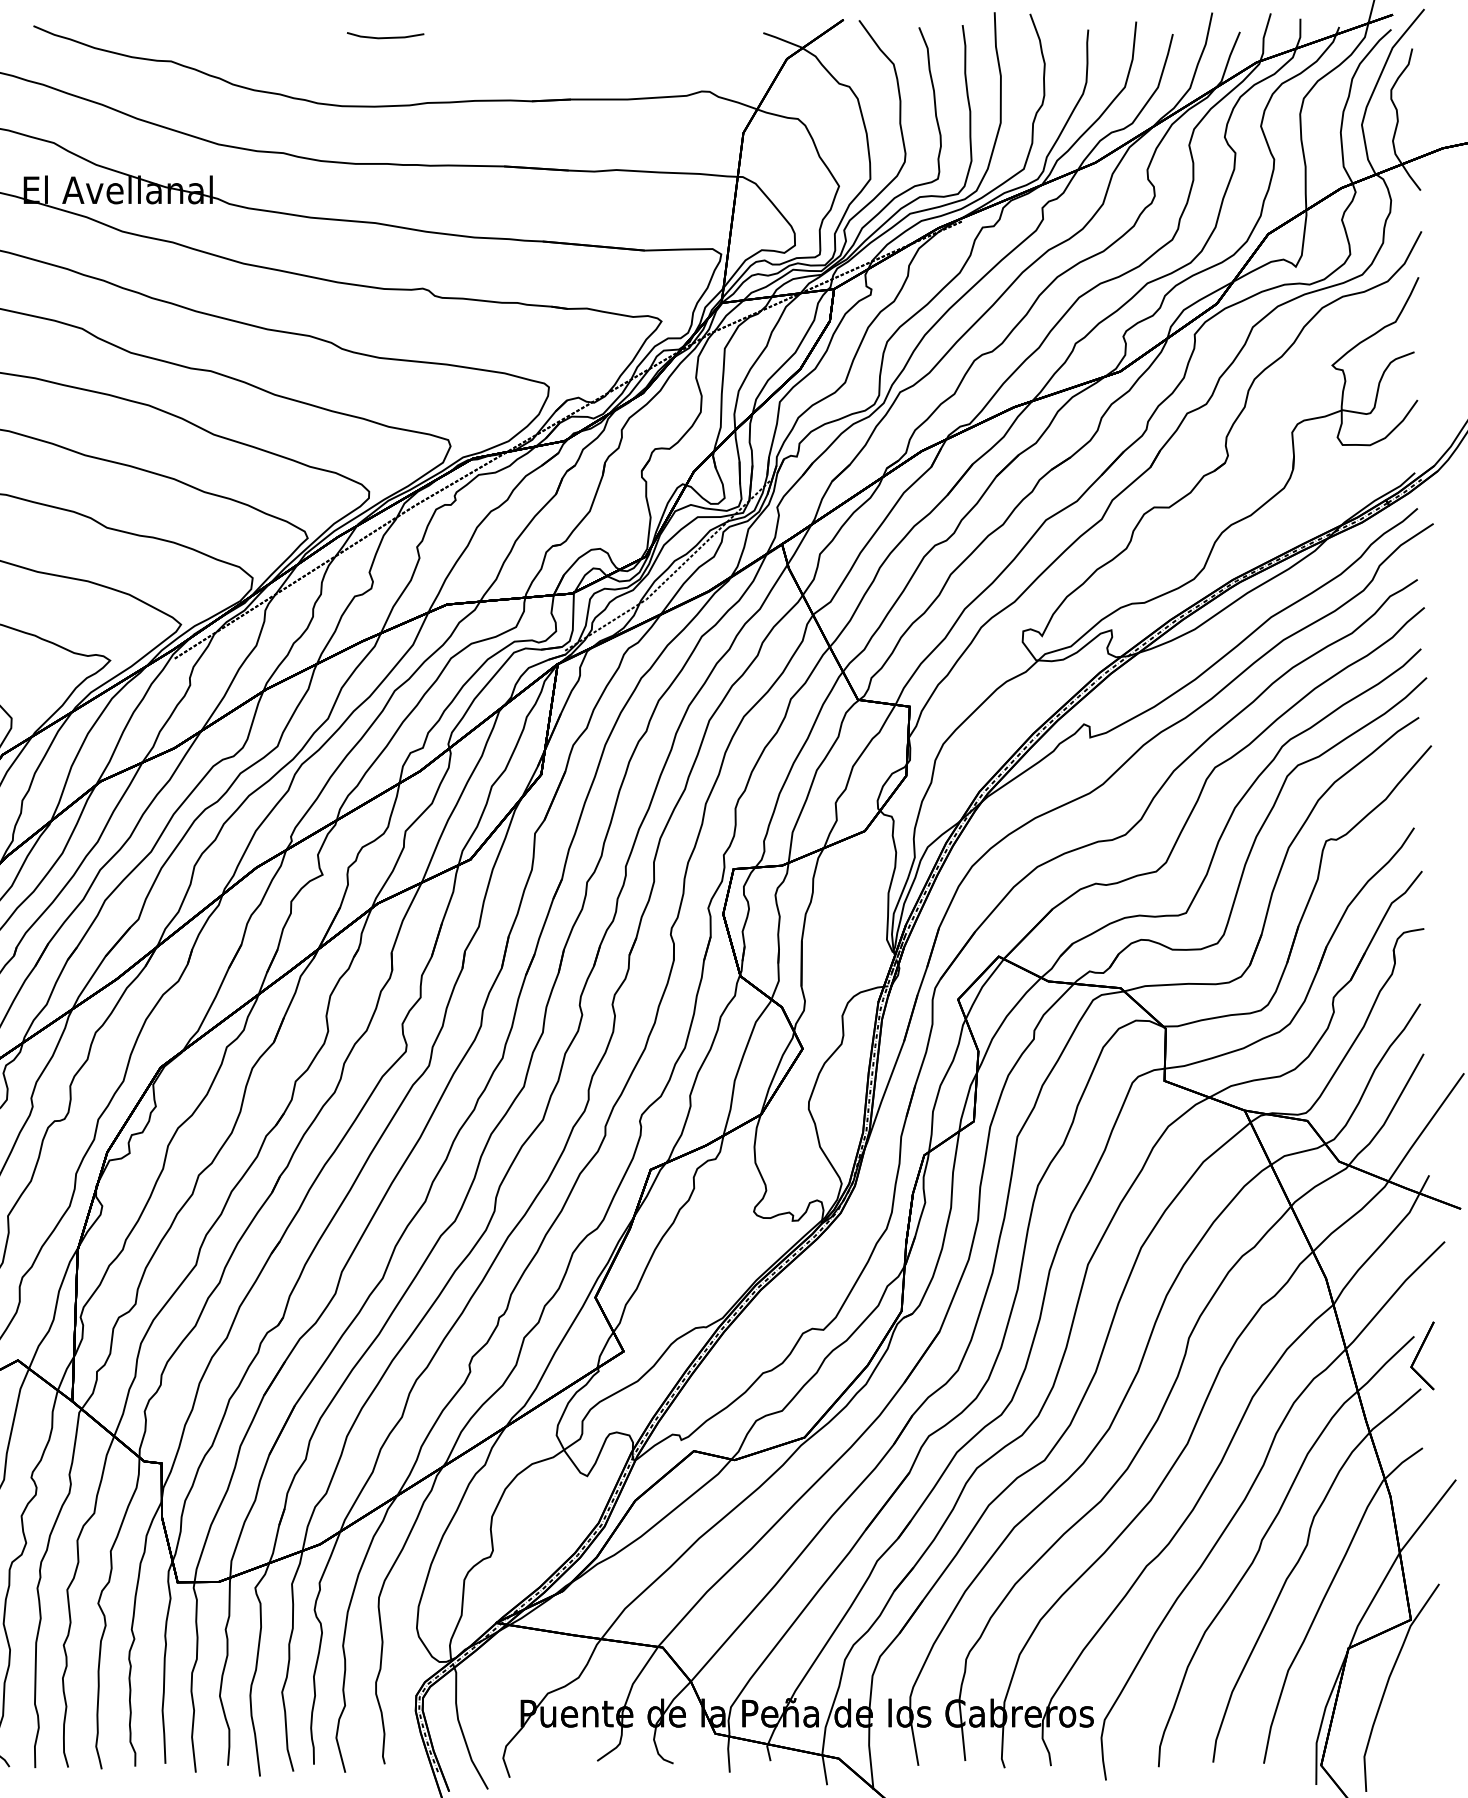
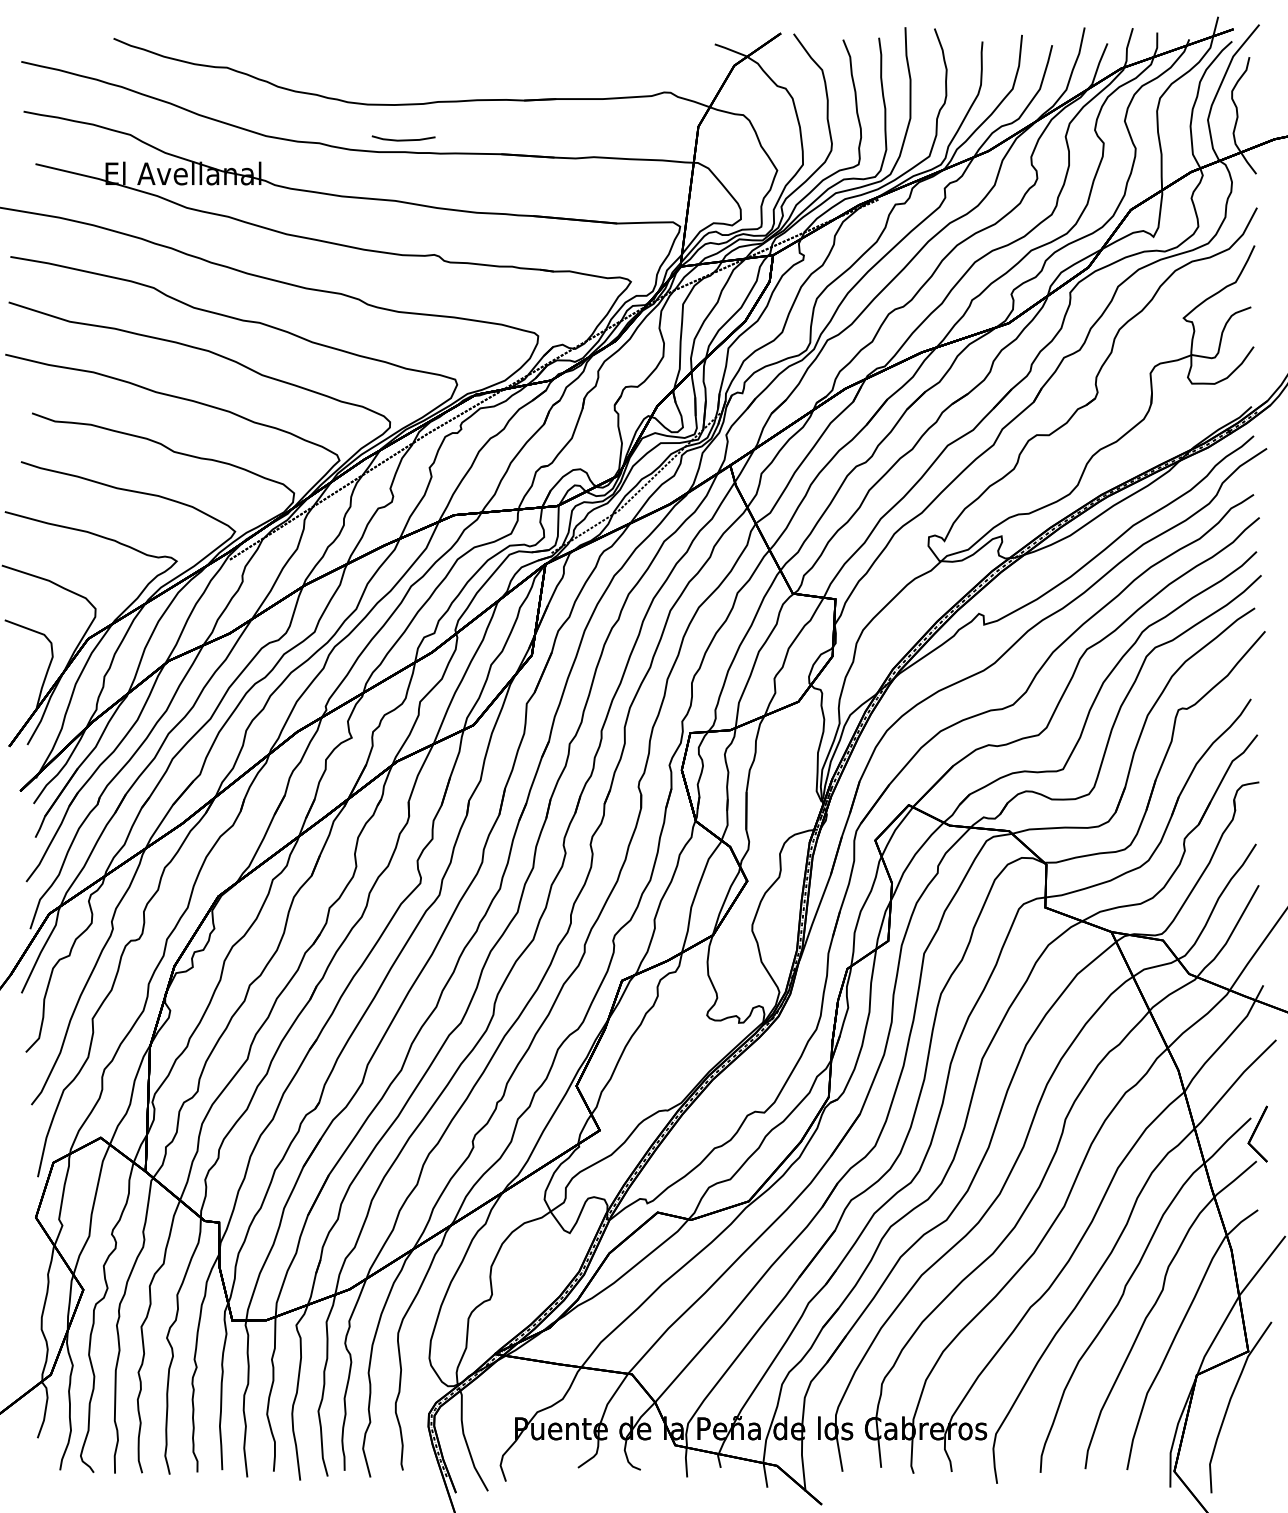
line: (385, 36) -> (403, 139), moved

